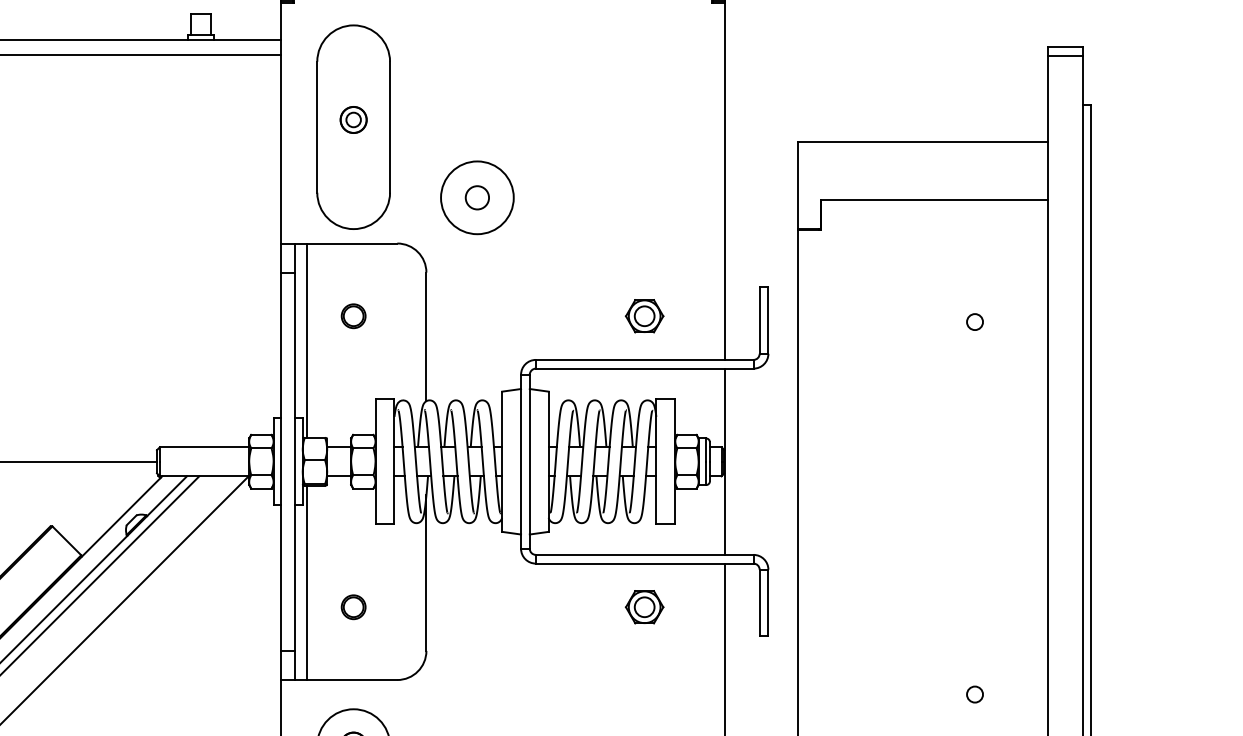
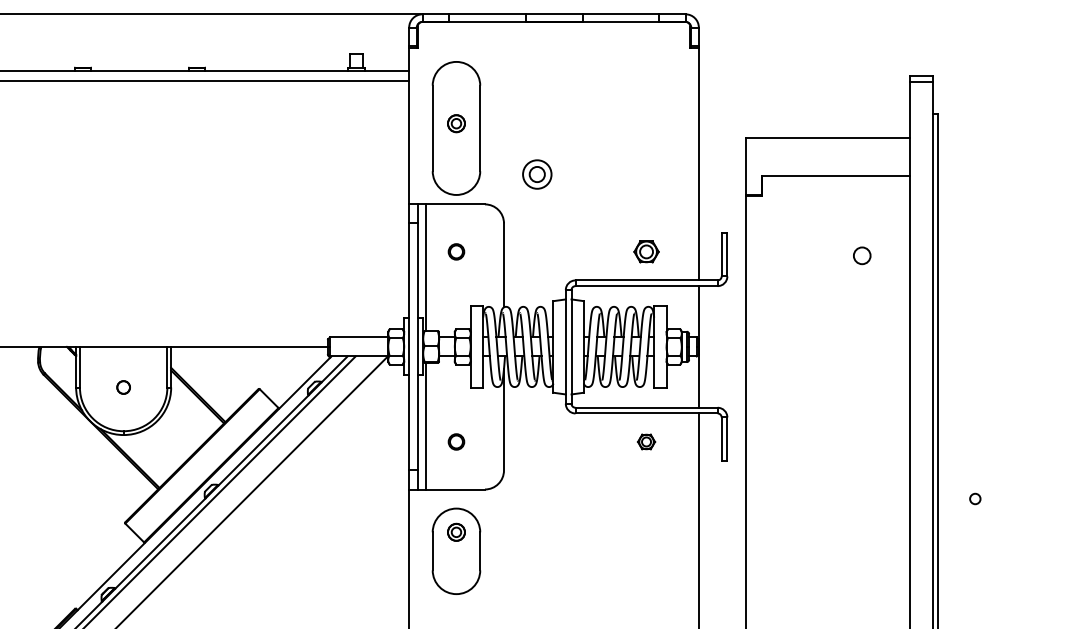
circle: (477, 197) -> (537, 174), size x0.6
circle: (975, 321) -> (862, 255), size x1.6
part: (644, 606) -> (646, 441), size x0.7
circle: (975, 693) -> (975, 498), moved

